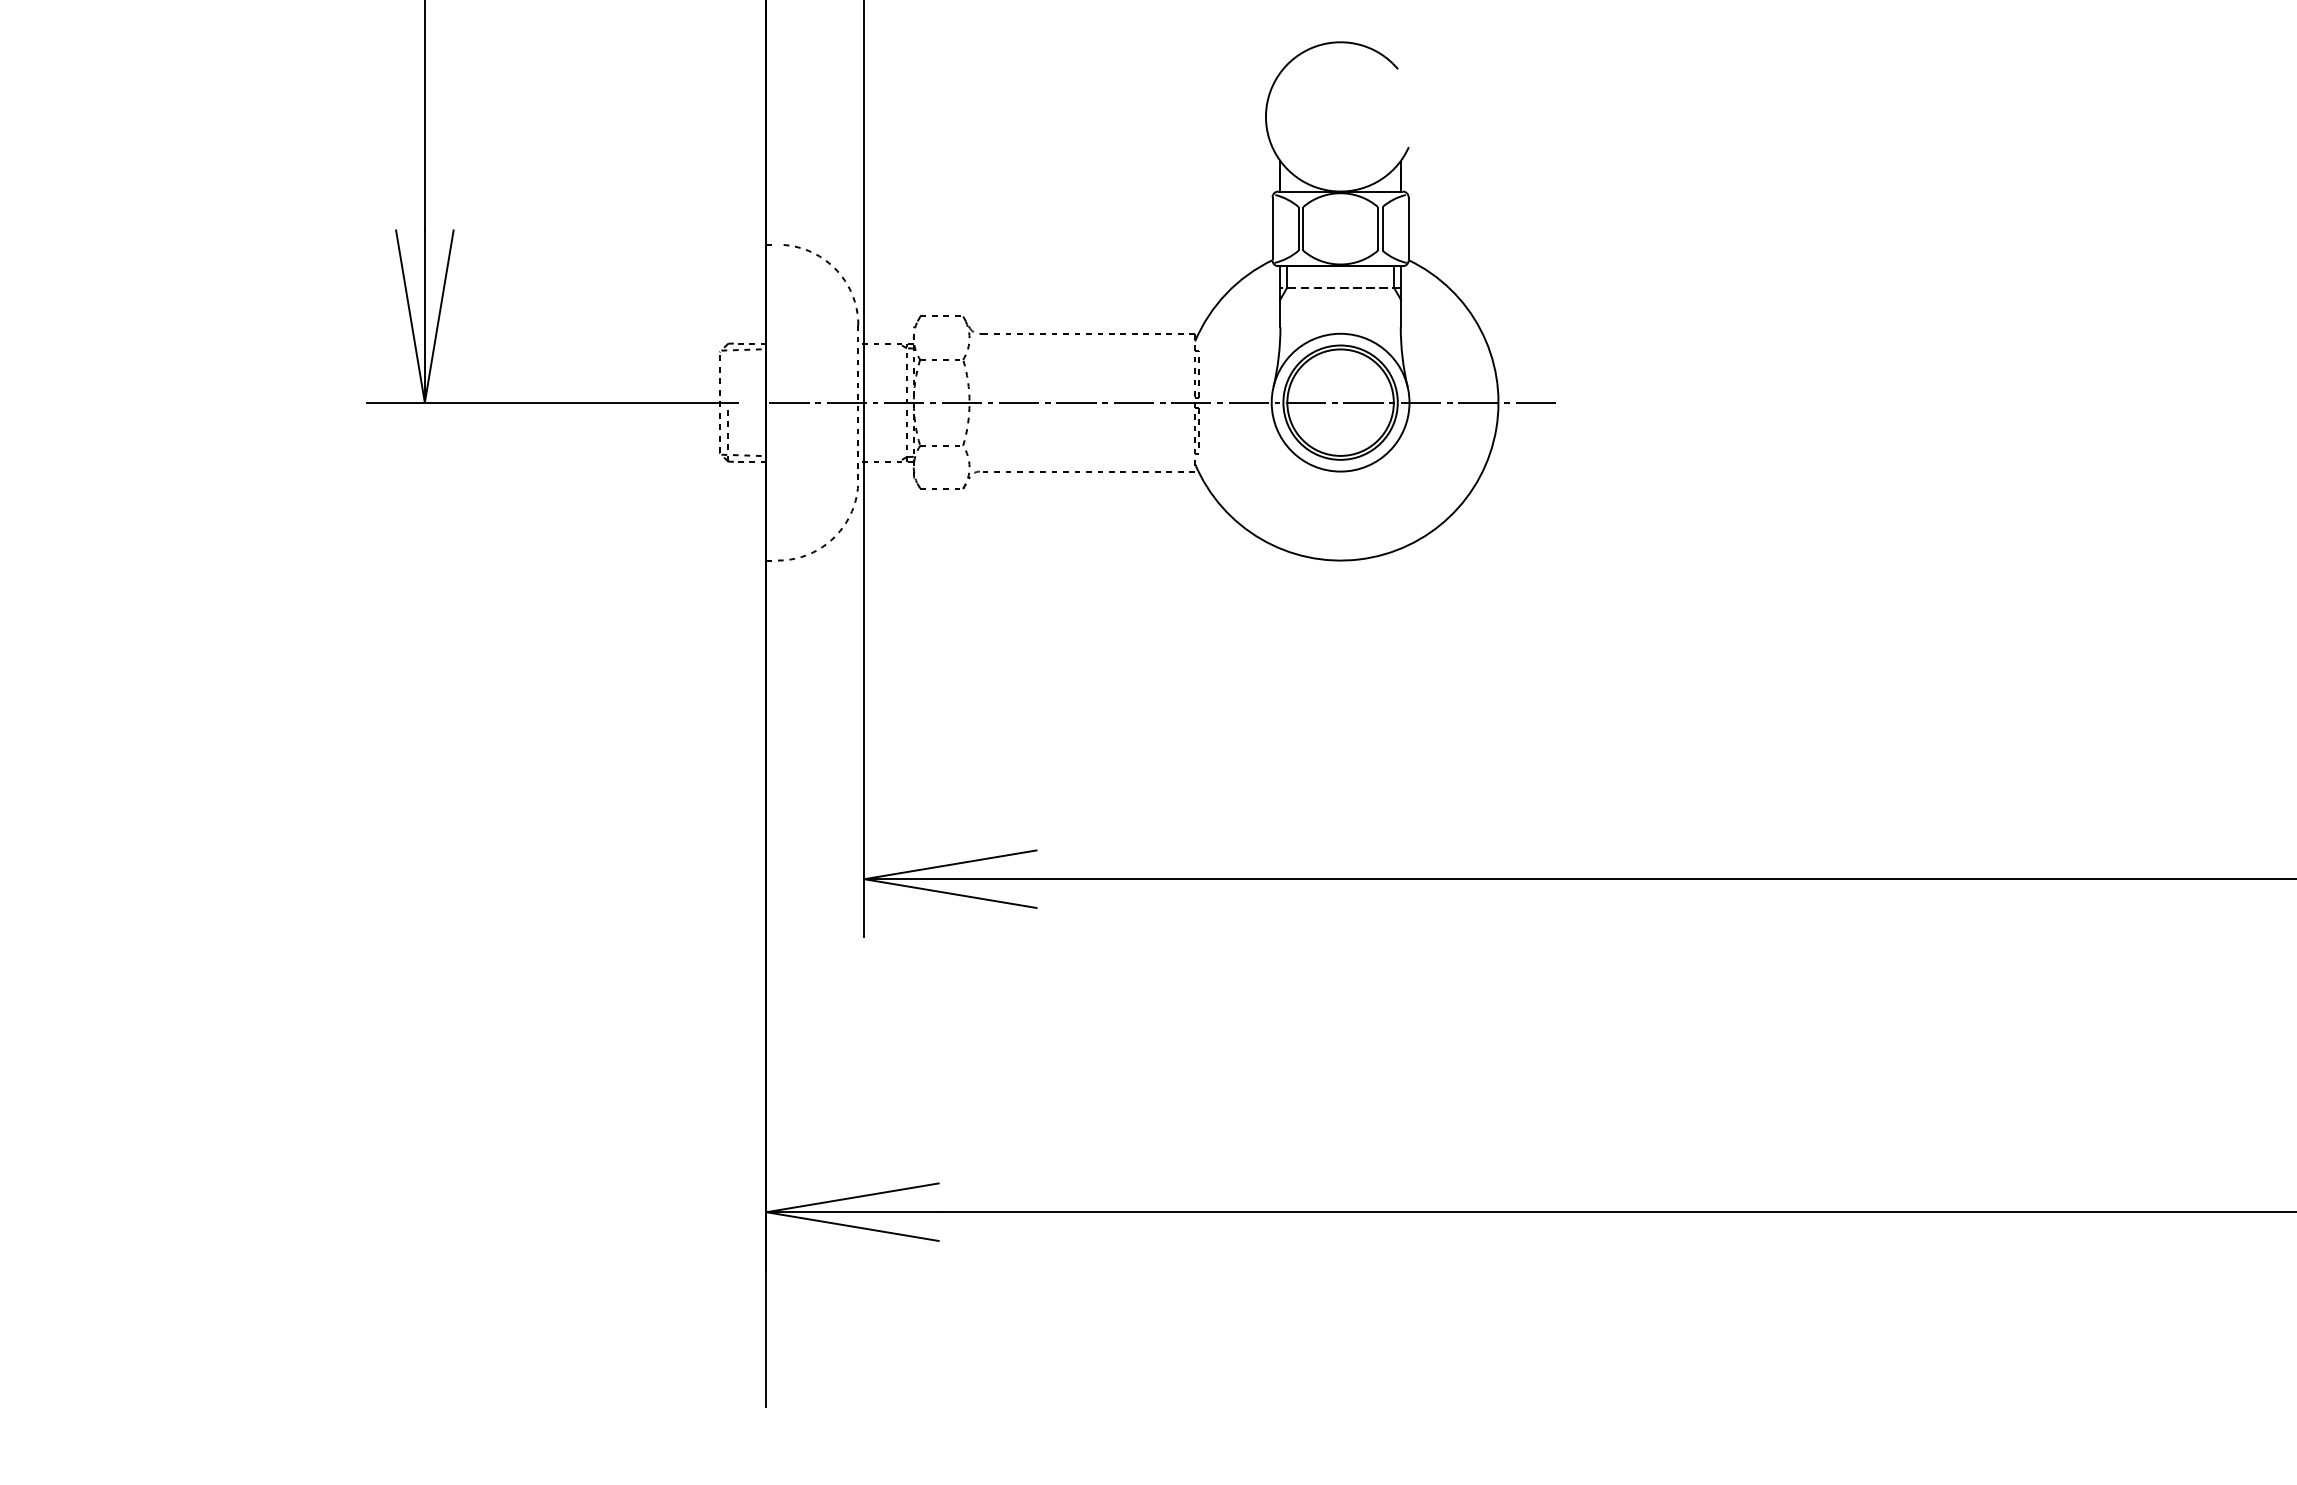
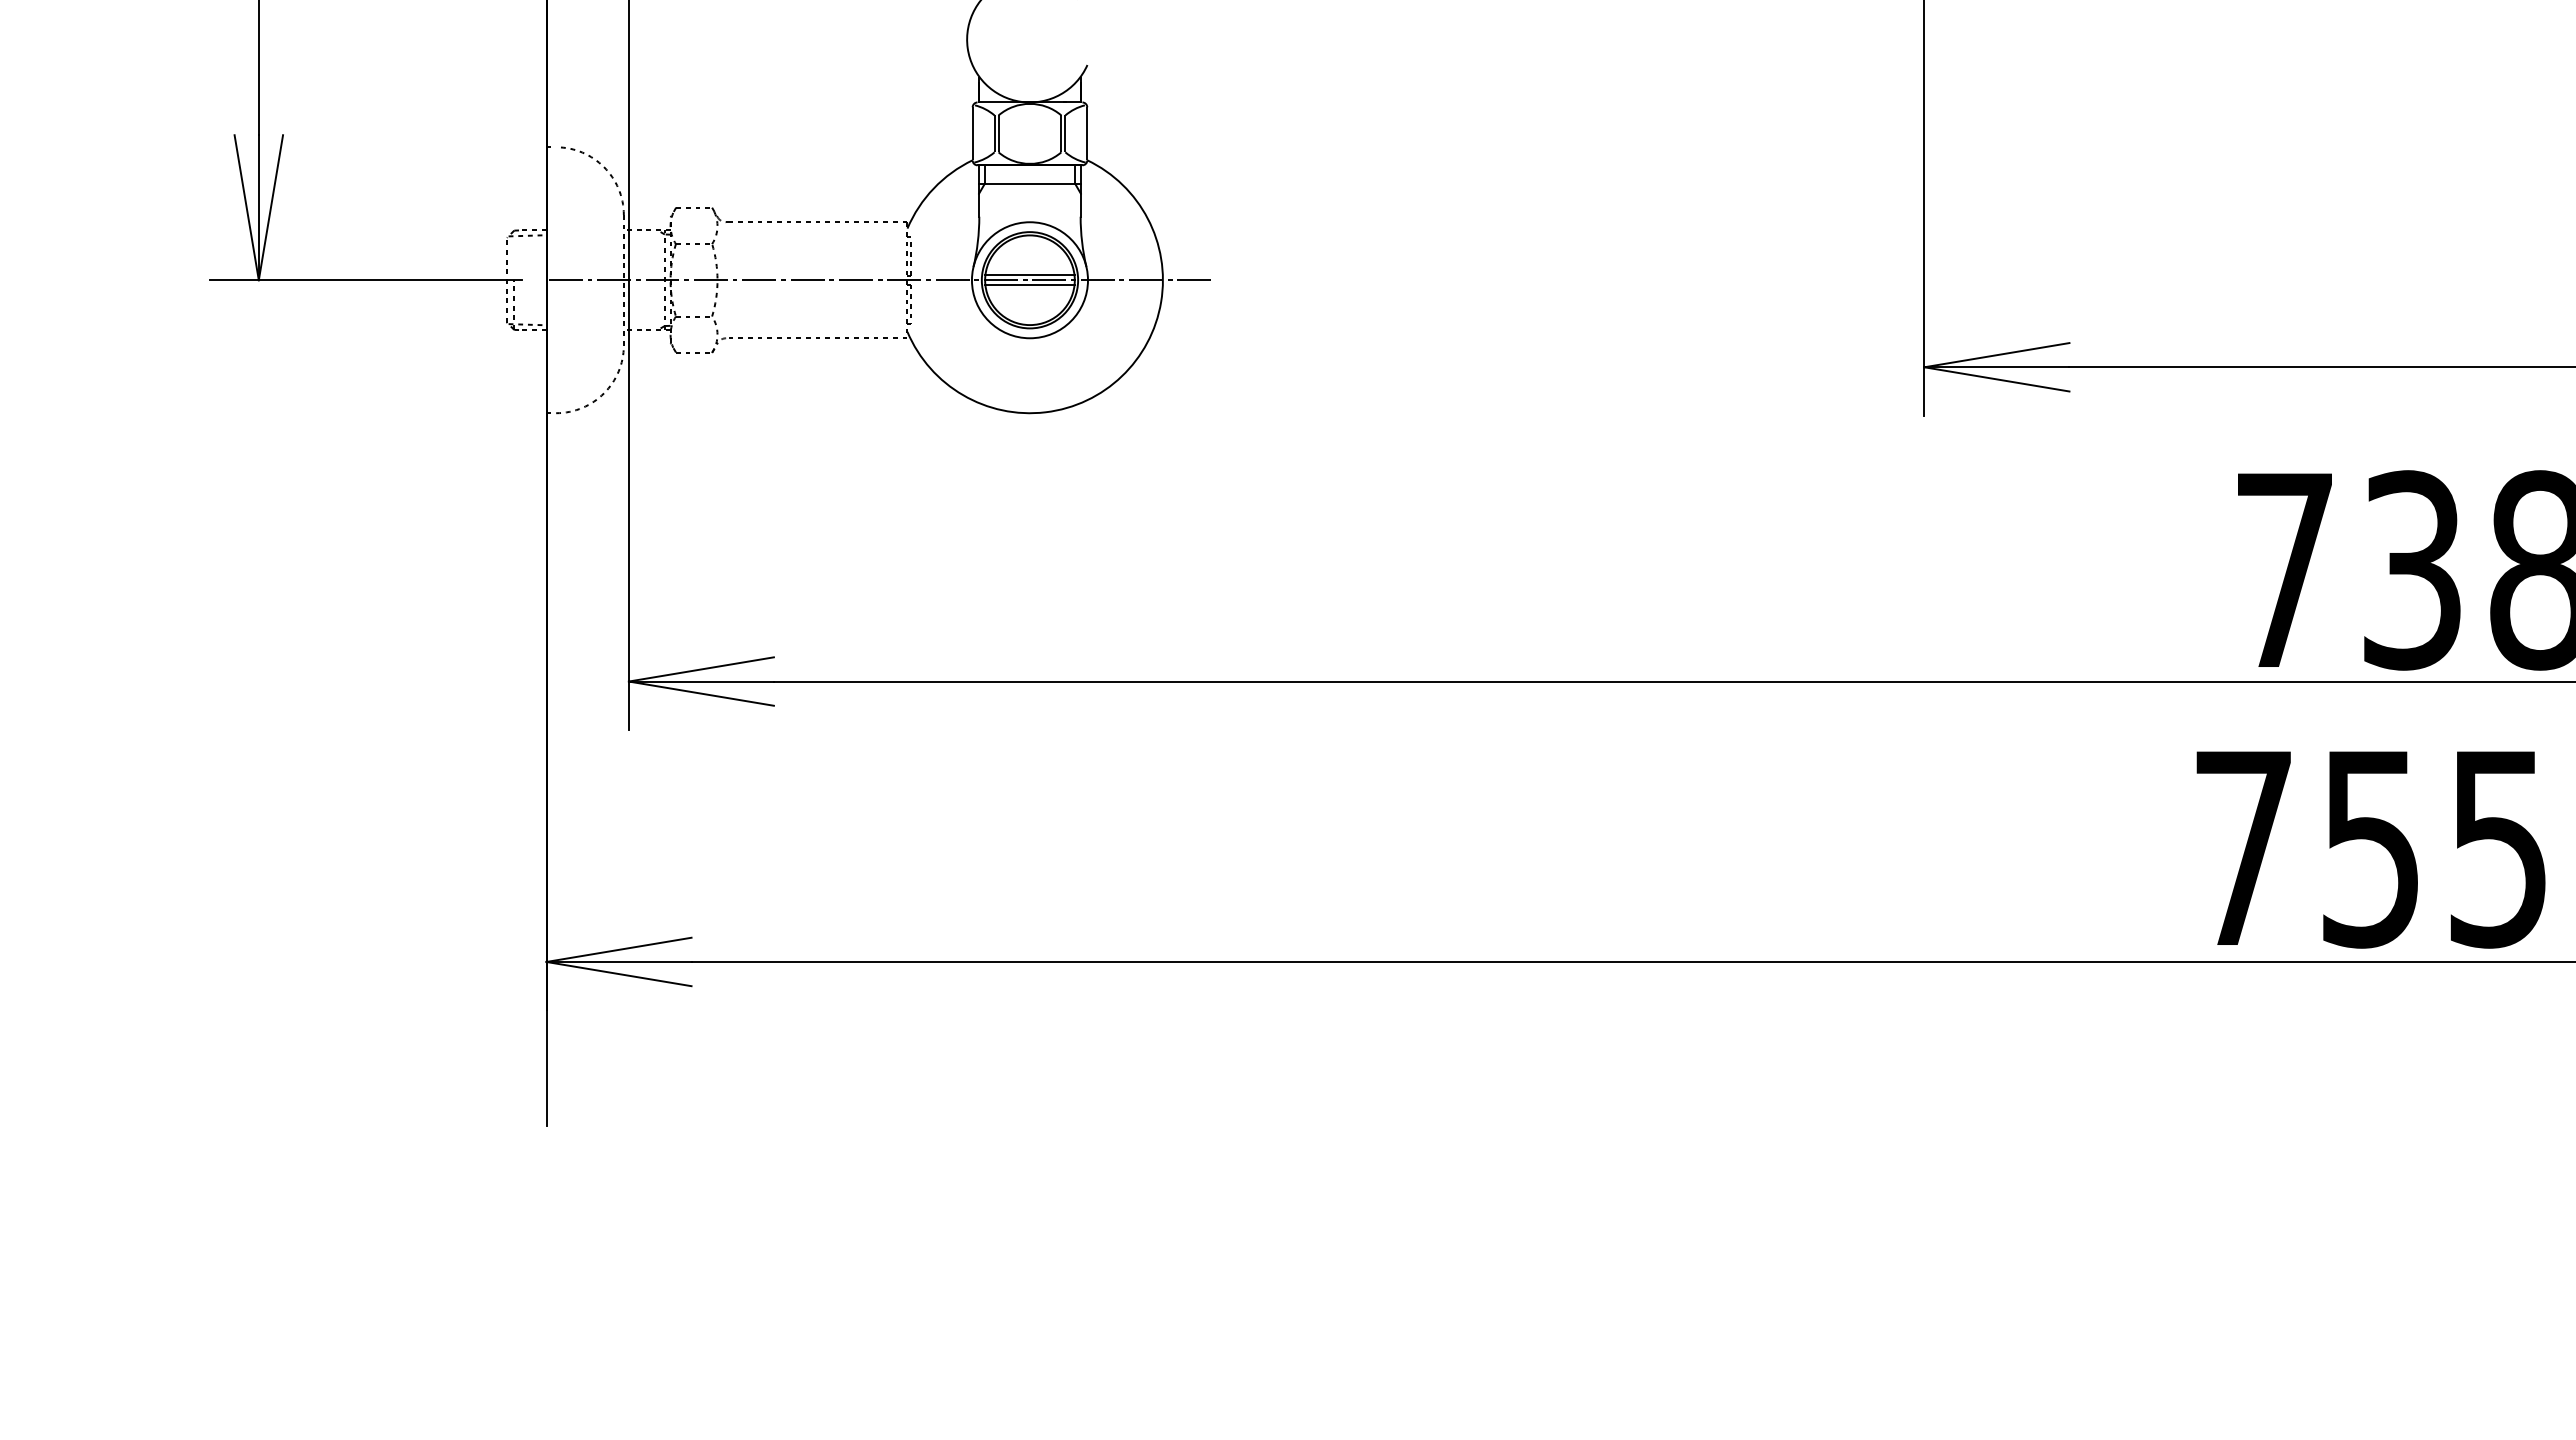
line: (1340, 287) -> (1029, 183), dashed -> solid
line: (1340, 397) -> (1029, 275), added
line: (1340, 408) -> (1029, 285), added

